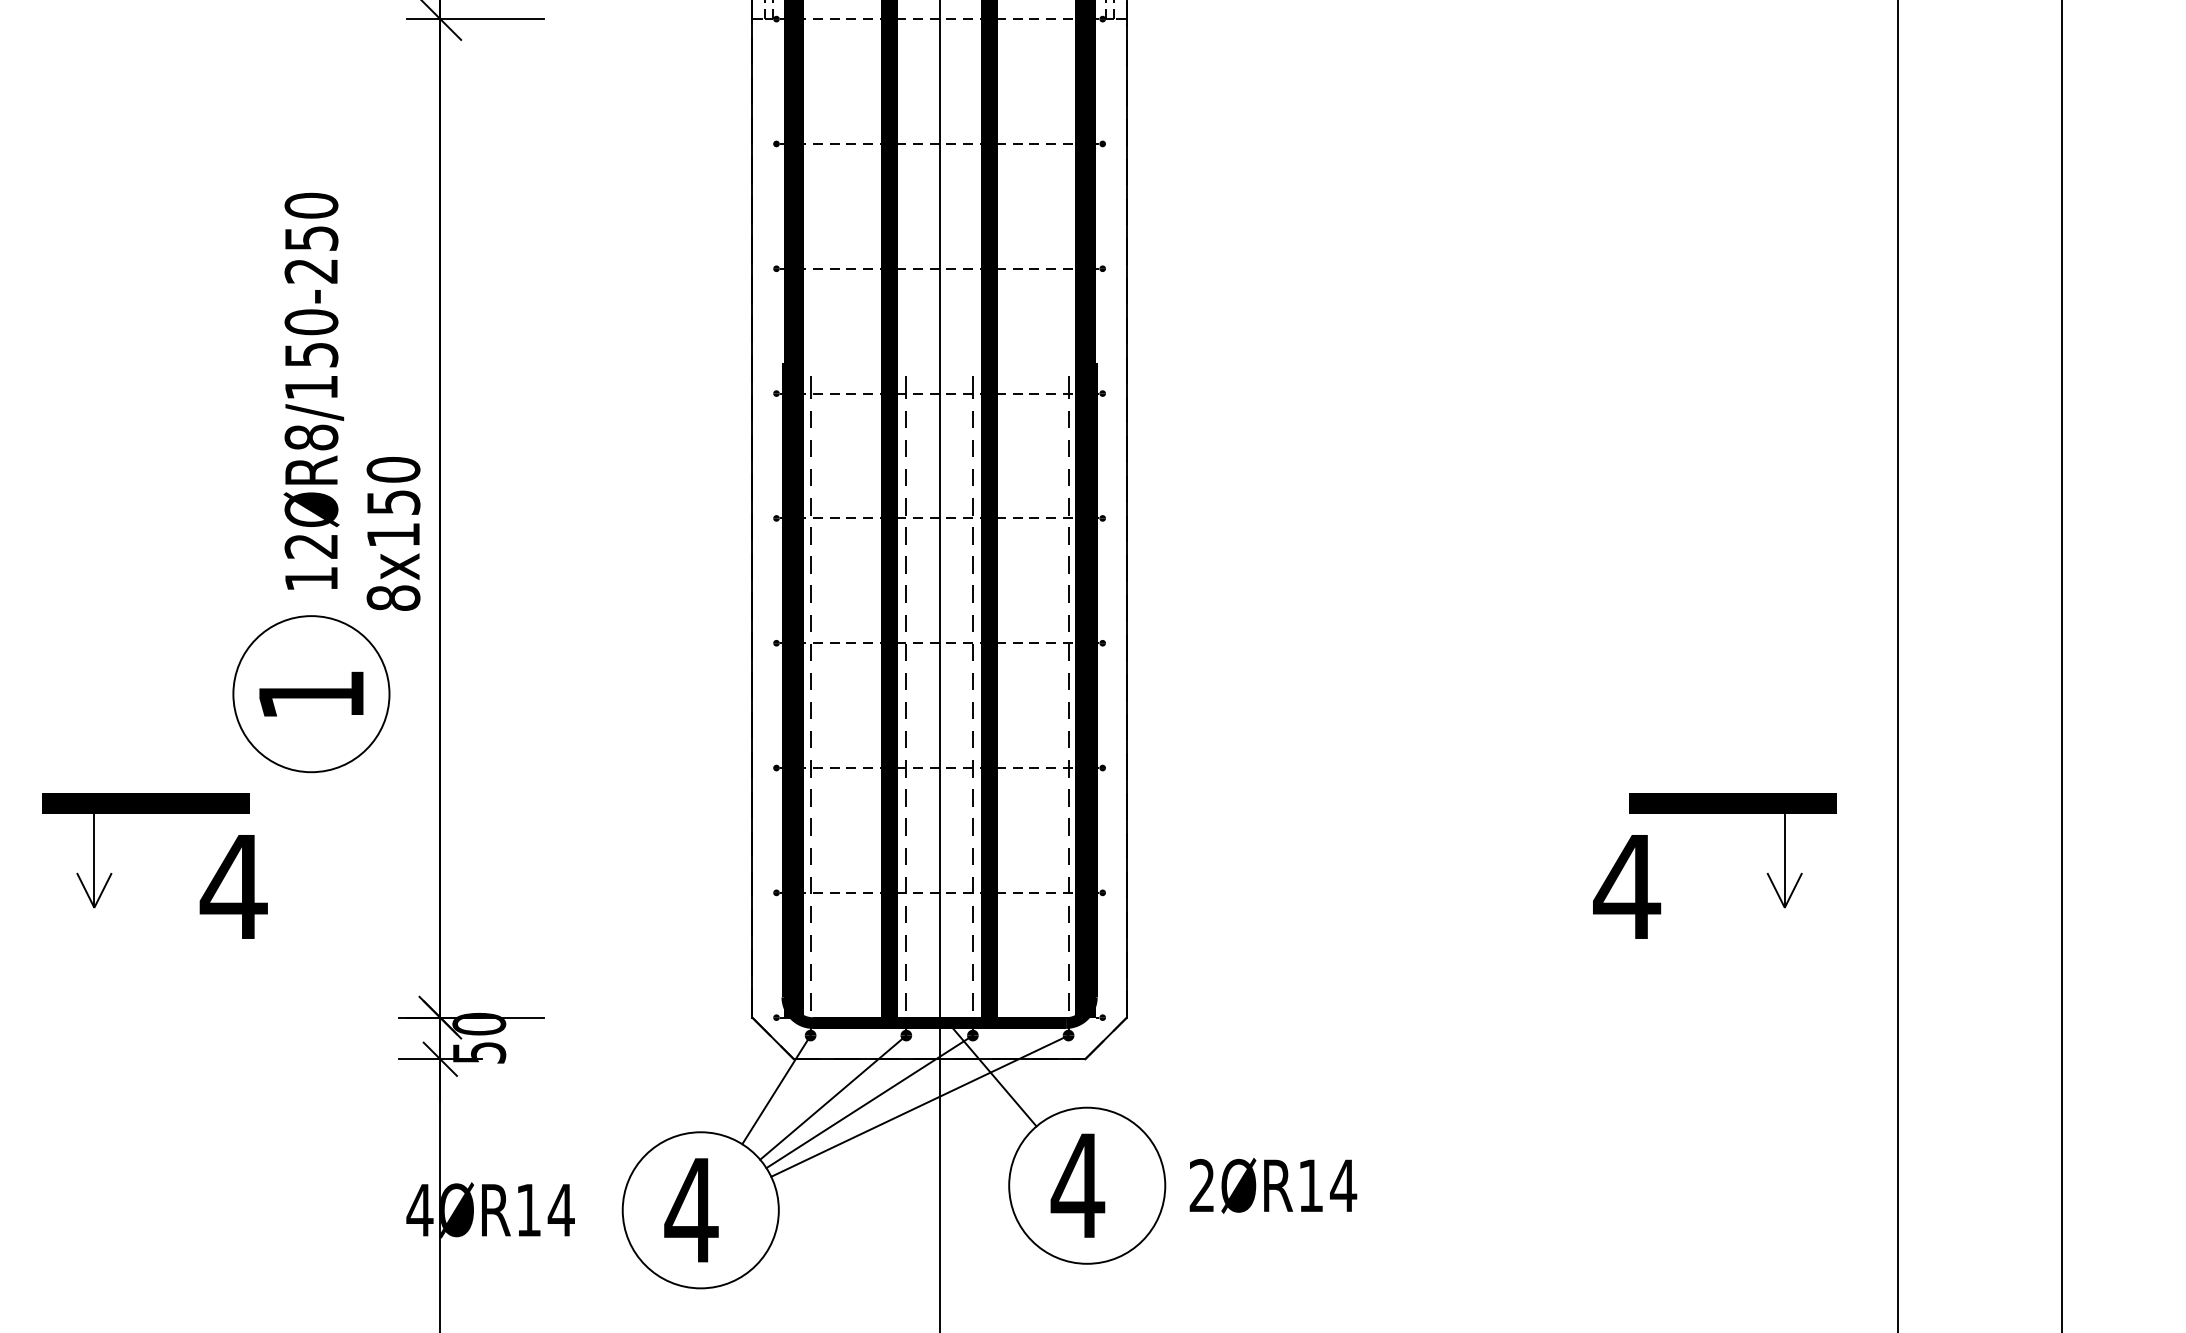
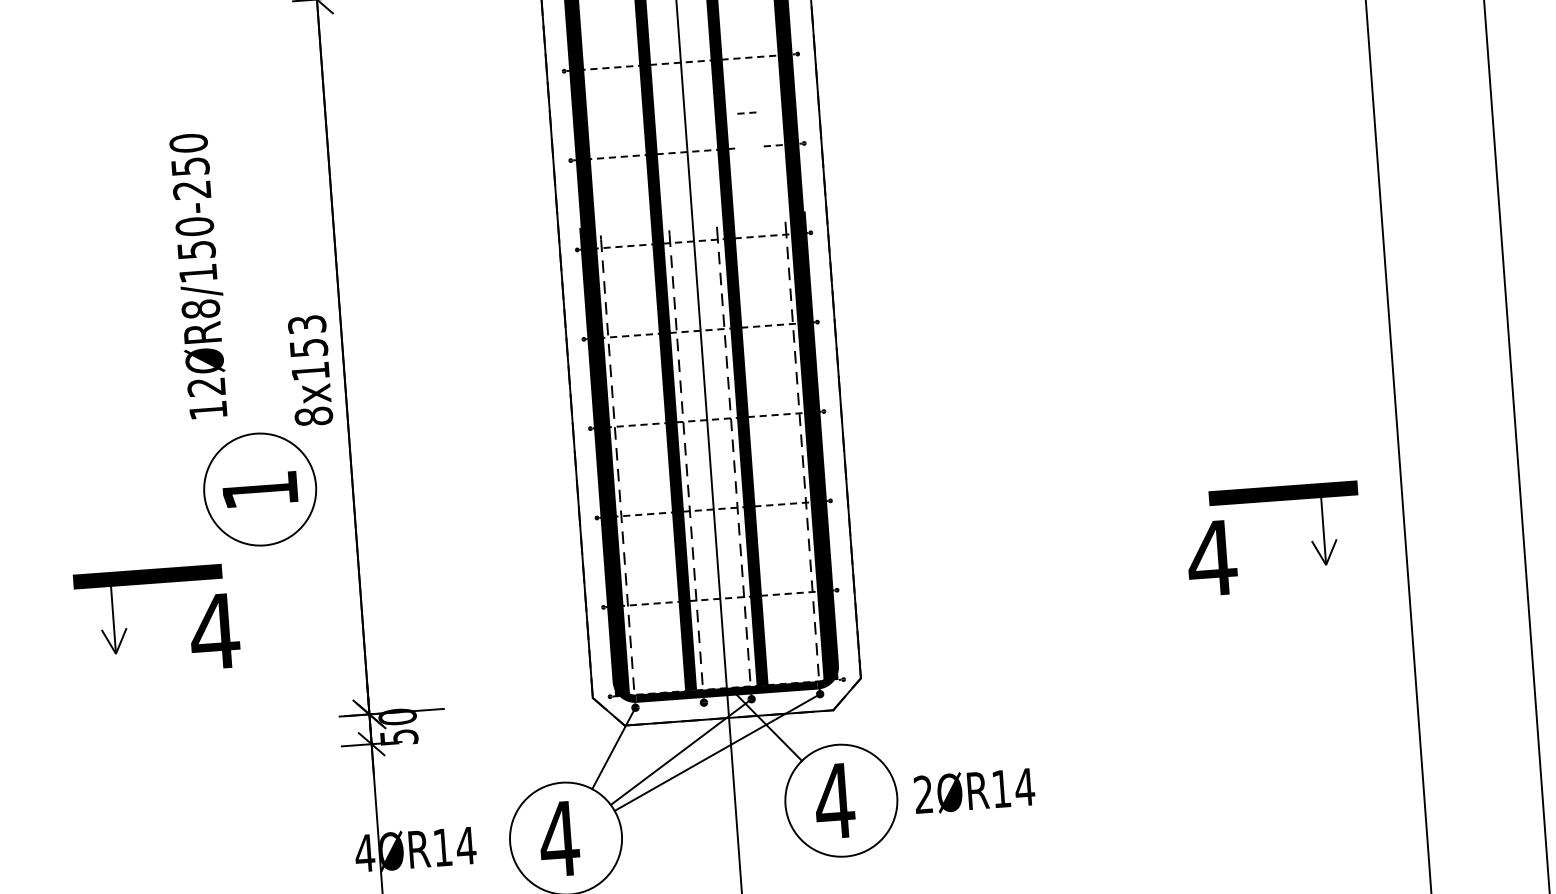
line: (1022, 268) -> (744, 113), moved
text: (313, 390) -> (199, 275), moved
text: (393, 469) -> (307, 324), 8x150 -> 8x153
line: (833, 1097) -> (655, 750), removed

